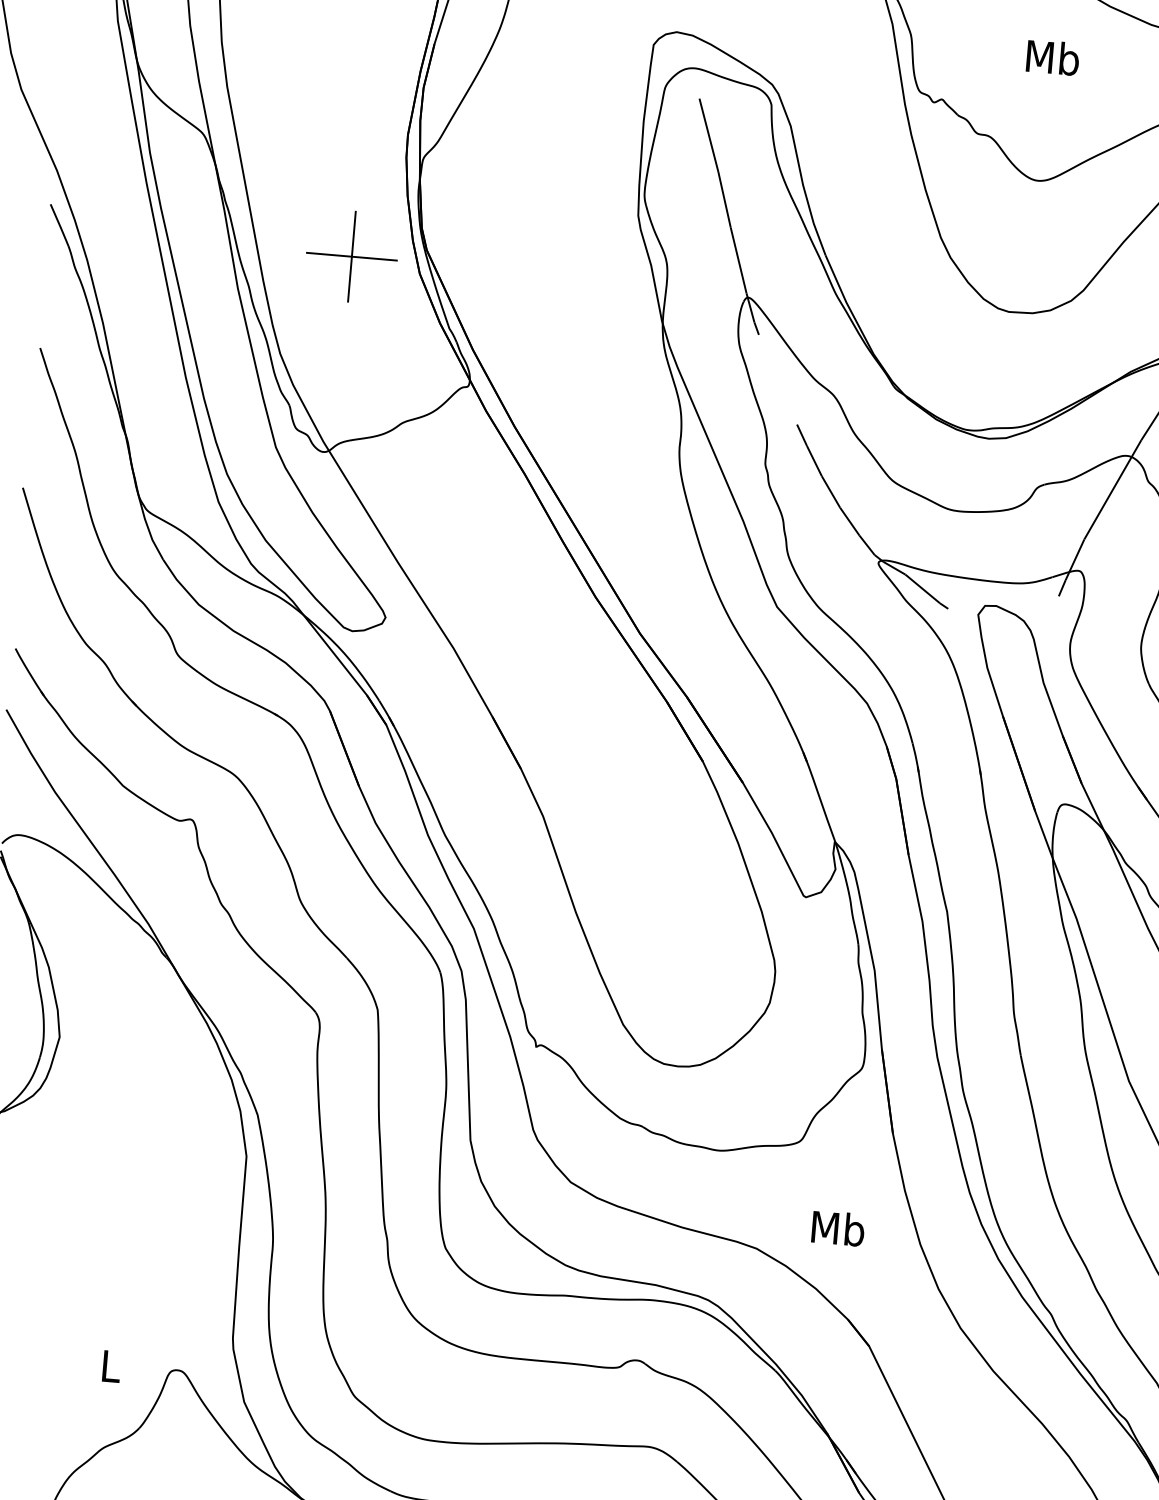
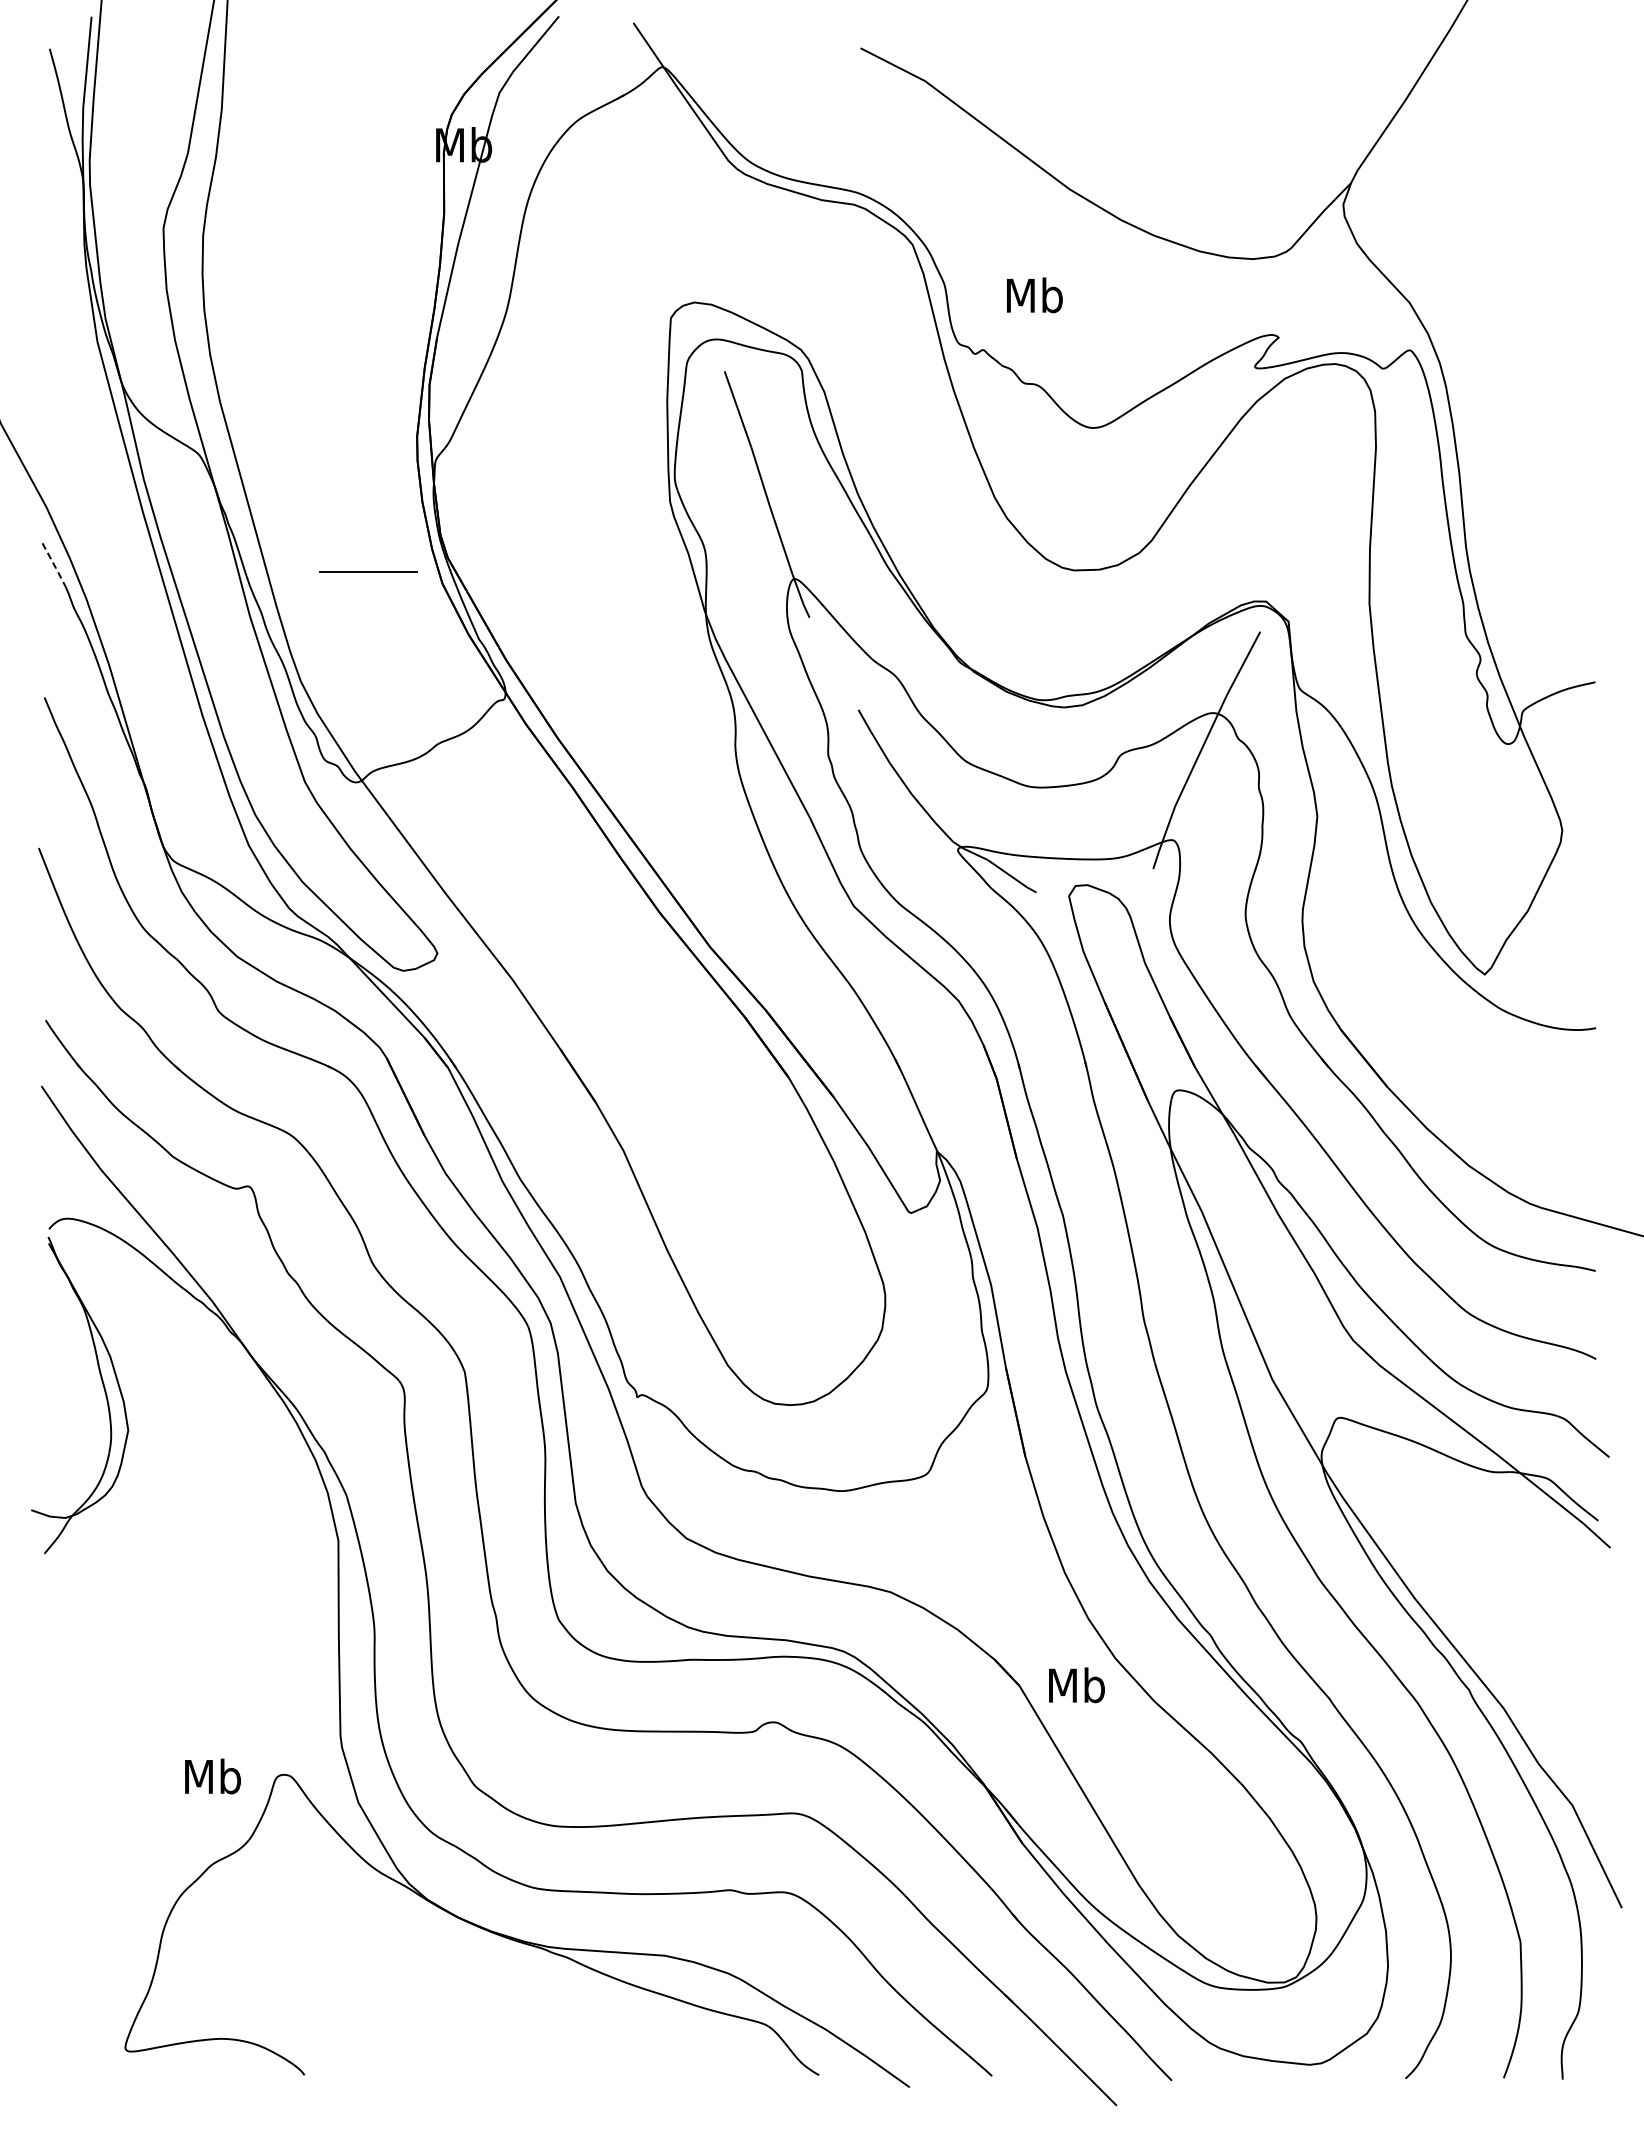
text: (1052, 57) -> (1034, 295), moved
line: (60, 225) -> (54, 565), solid -> dashed
line: (351, 256) -> (368, 571), removed
text: (837, 1228) -> (1076, 1685), moved
text: (111, 1366) -> (213, 1776), L -> Mb

